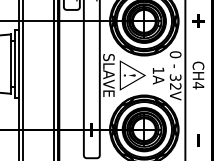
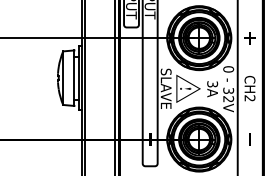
text: (158, 70) -> (212, 84), 1A -> 3A
text: (197, 85) -> (249, 98), CH4 -> CH2
line: (197, 140) -> (249, 139), moved

